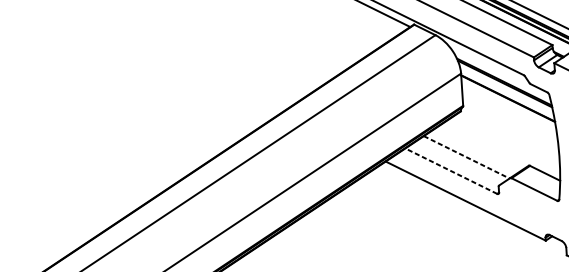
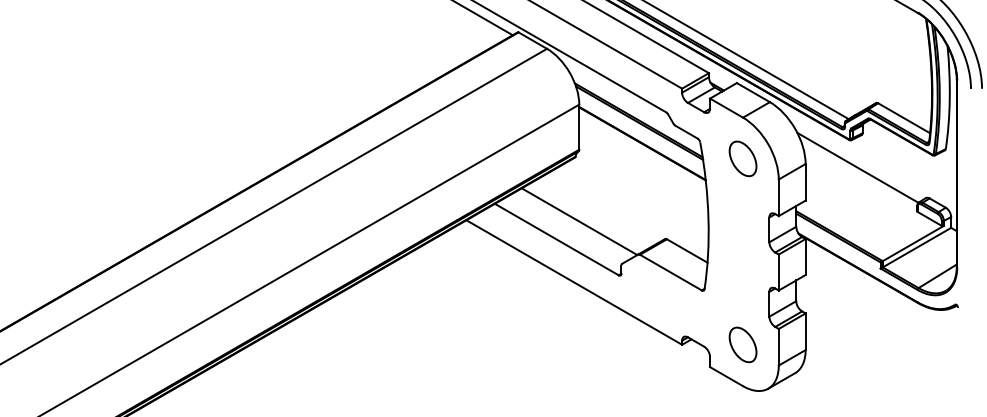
line: (466, 157) -> (579, 221), dashed -> solid
line: (451, 171) -> (556, 239), dashed -> solid

